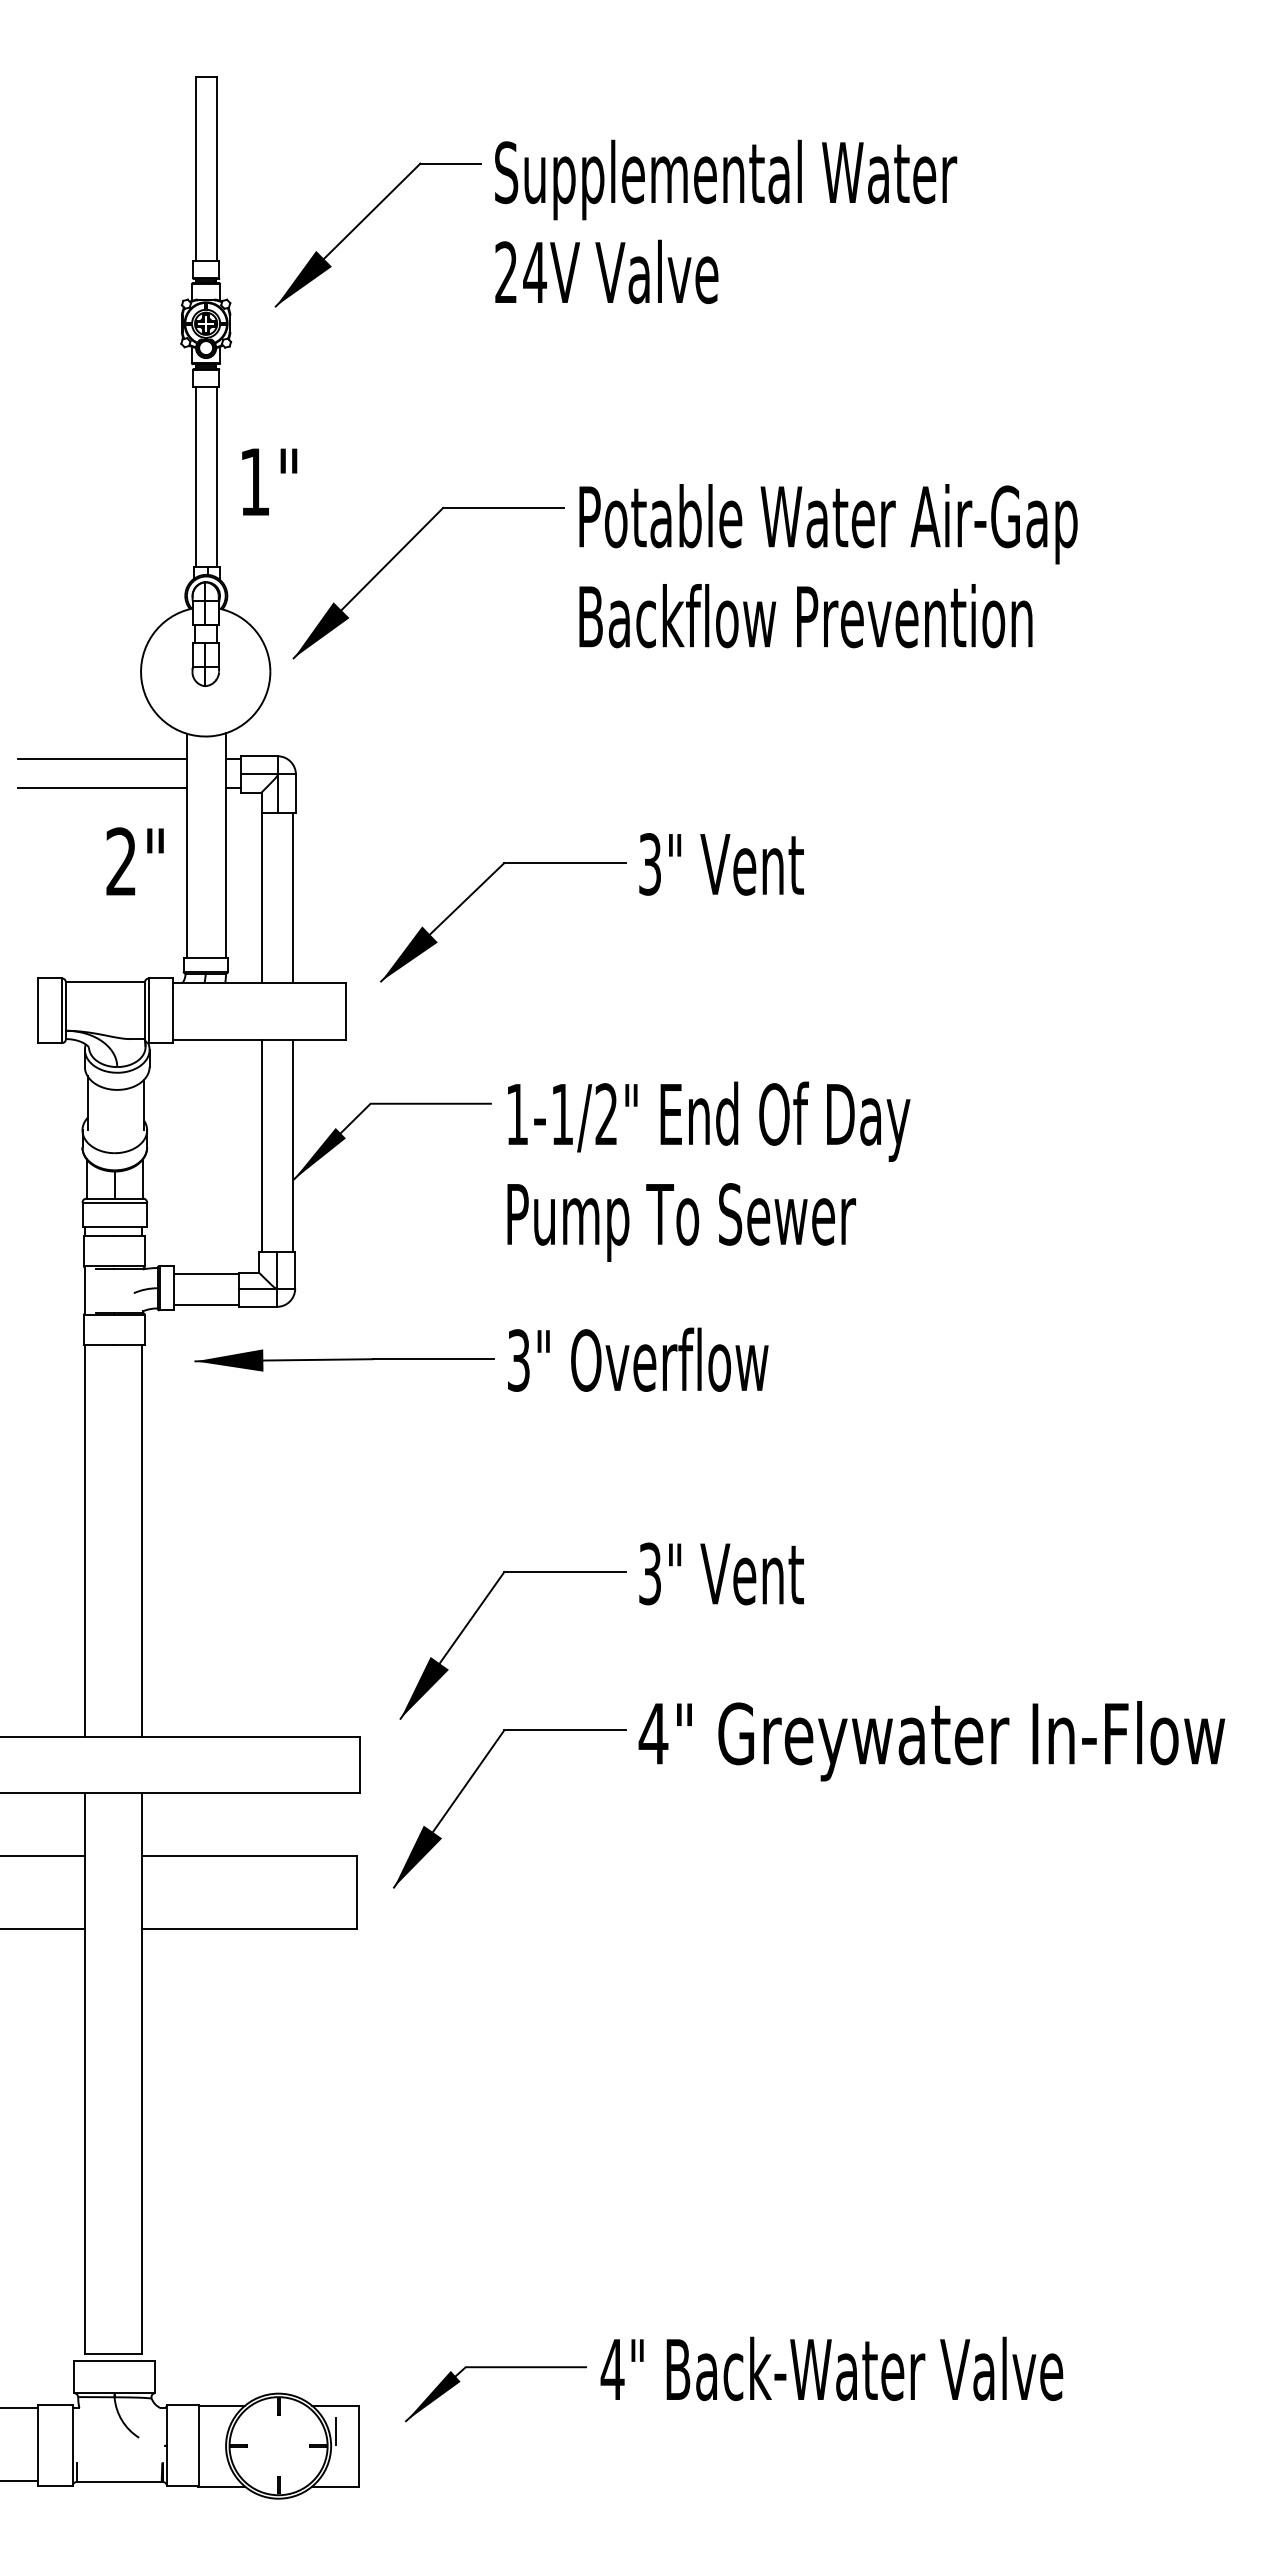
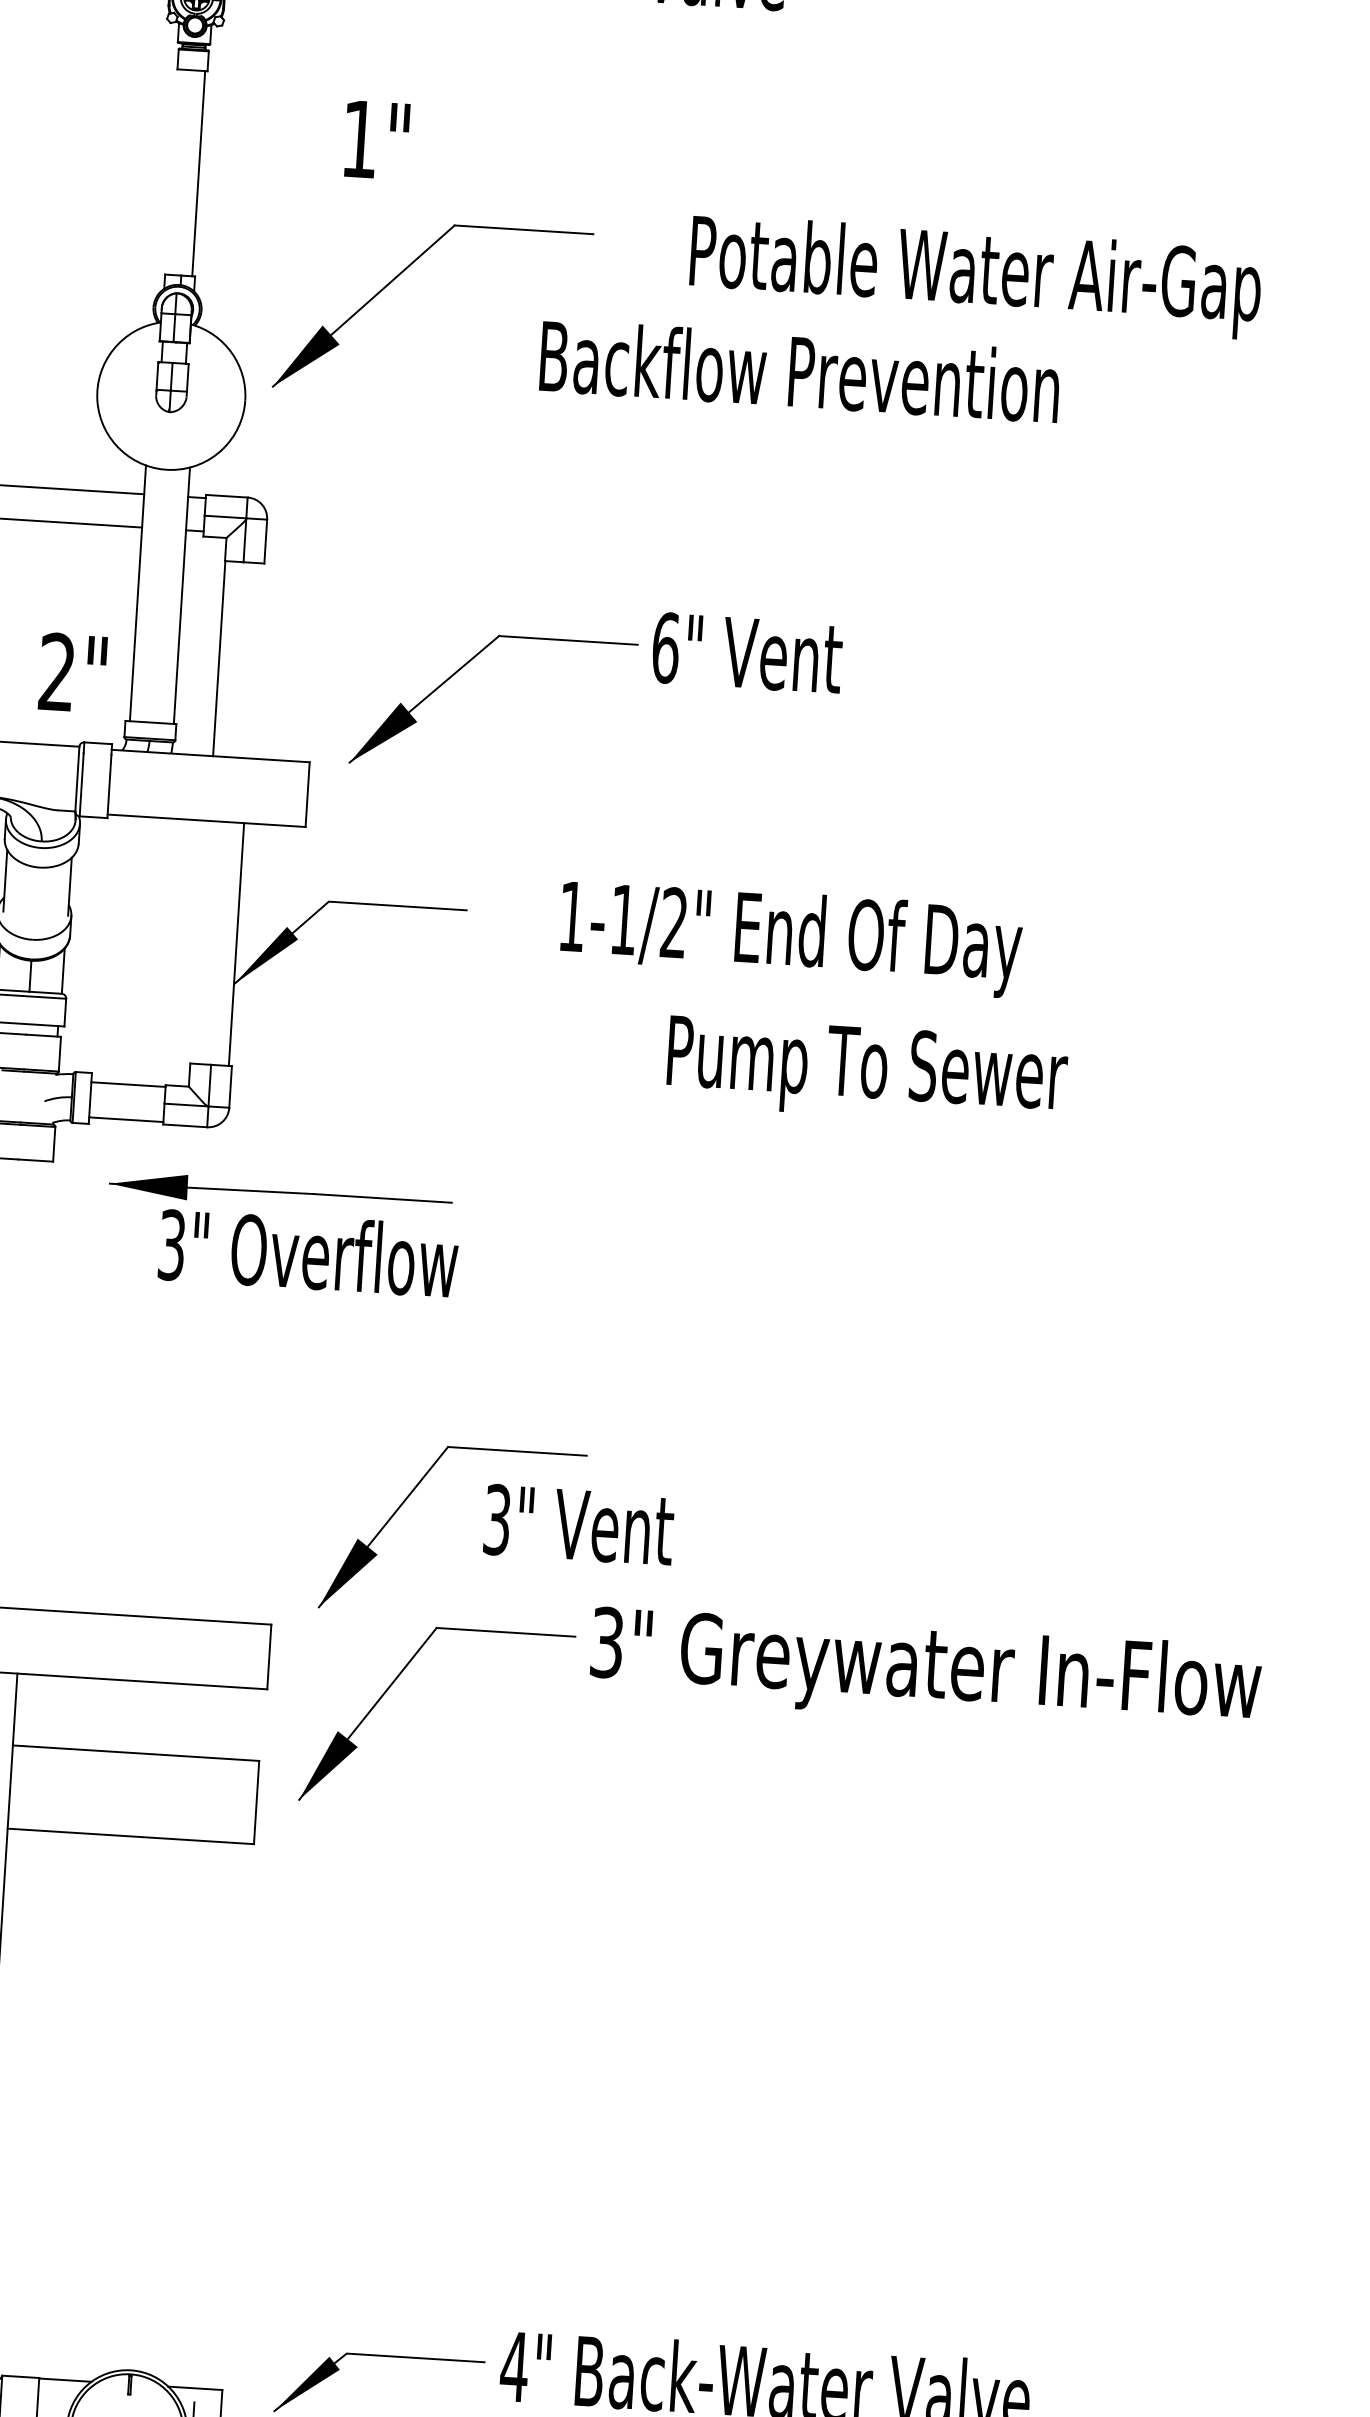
line: (196, 476) -> (174, 171), removed
text: (269, 481) -> (376, 139), moved
text: (828, 524) -> (975, 277), moved
text: (805, 616) -> (799, 371), moved
text: (134, 861) -> (72, 672), moved
text: (650, 864) -> (666, 648), 3" -> 6"
line: (292, 897) -> (254, 660), removed
text: (709, 1121) -> (791, 938), moved
line: (261, 1146) -> (200, 942), removed
text: (681, 1222) -> (866, 1071), moved
text: (638, 1359) -> (308, 1252), moved
line: (141, 1540) -> (35, 1384), removed
text: (721, 1573) -> (578, 1524), moved
text: (653, 1733) -> (607, 1642), 4" -> 3"

